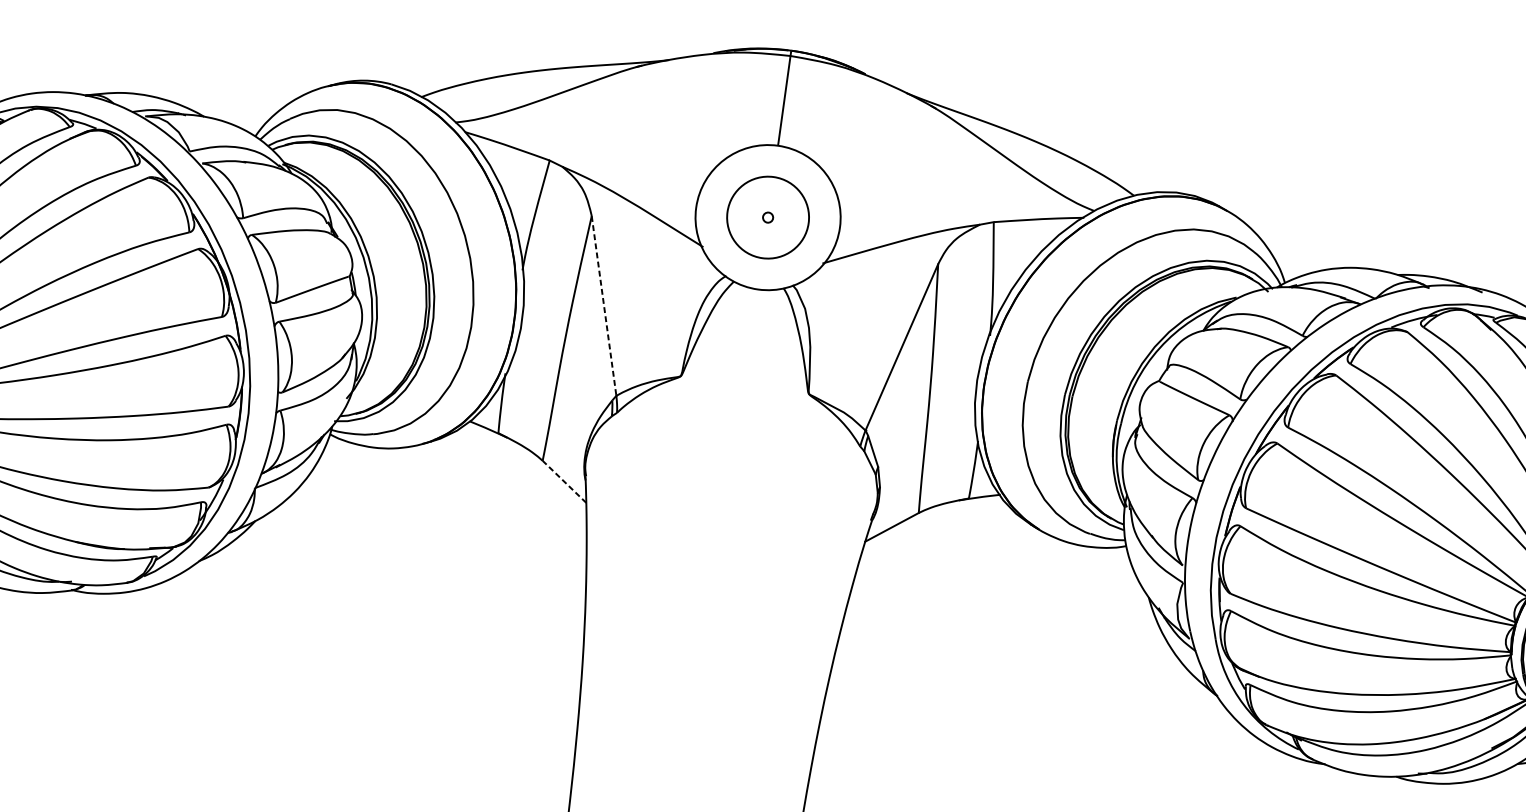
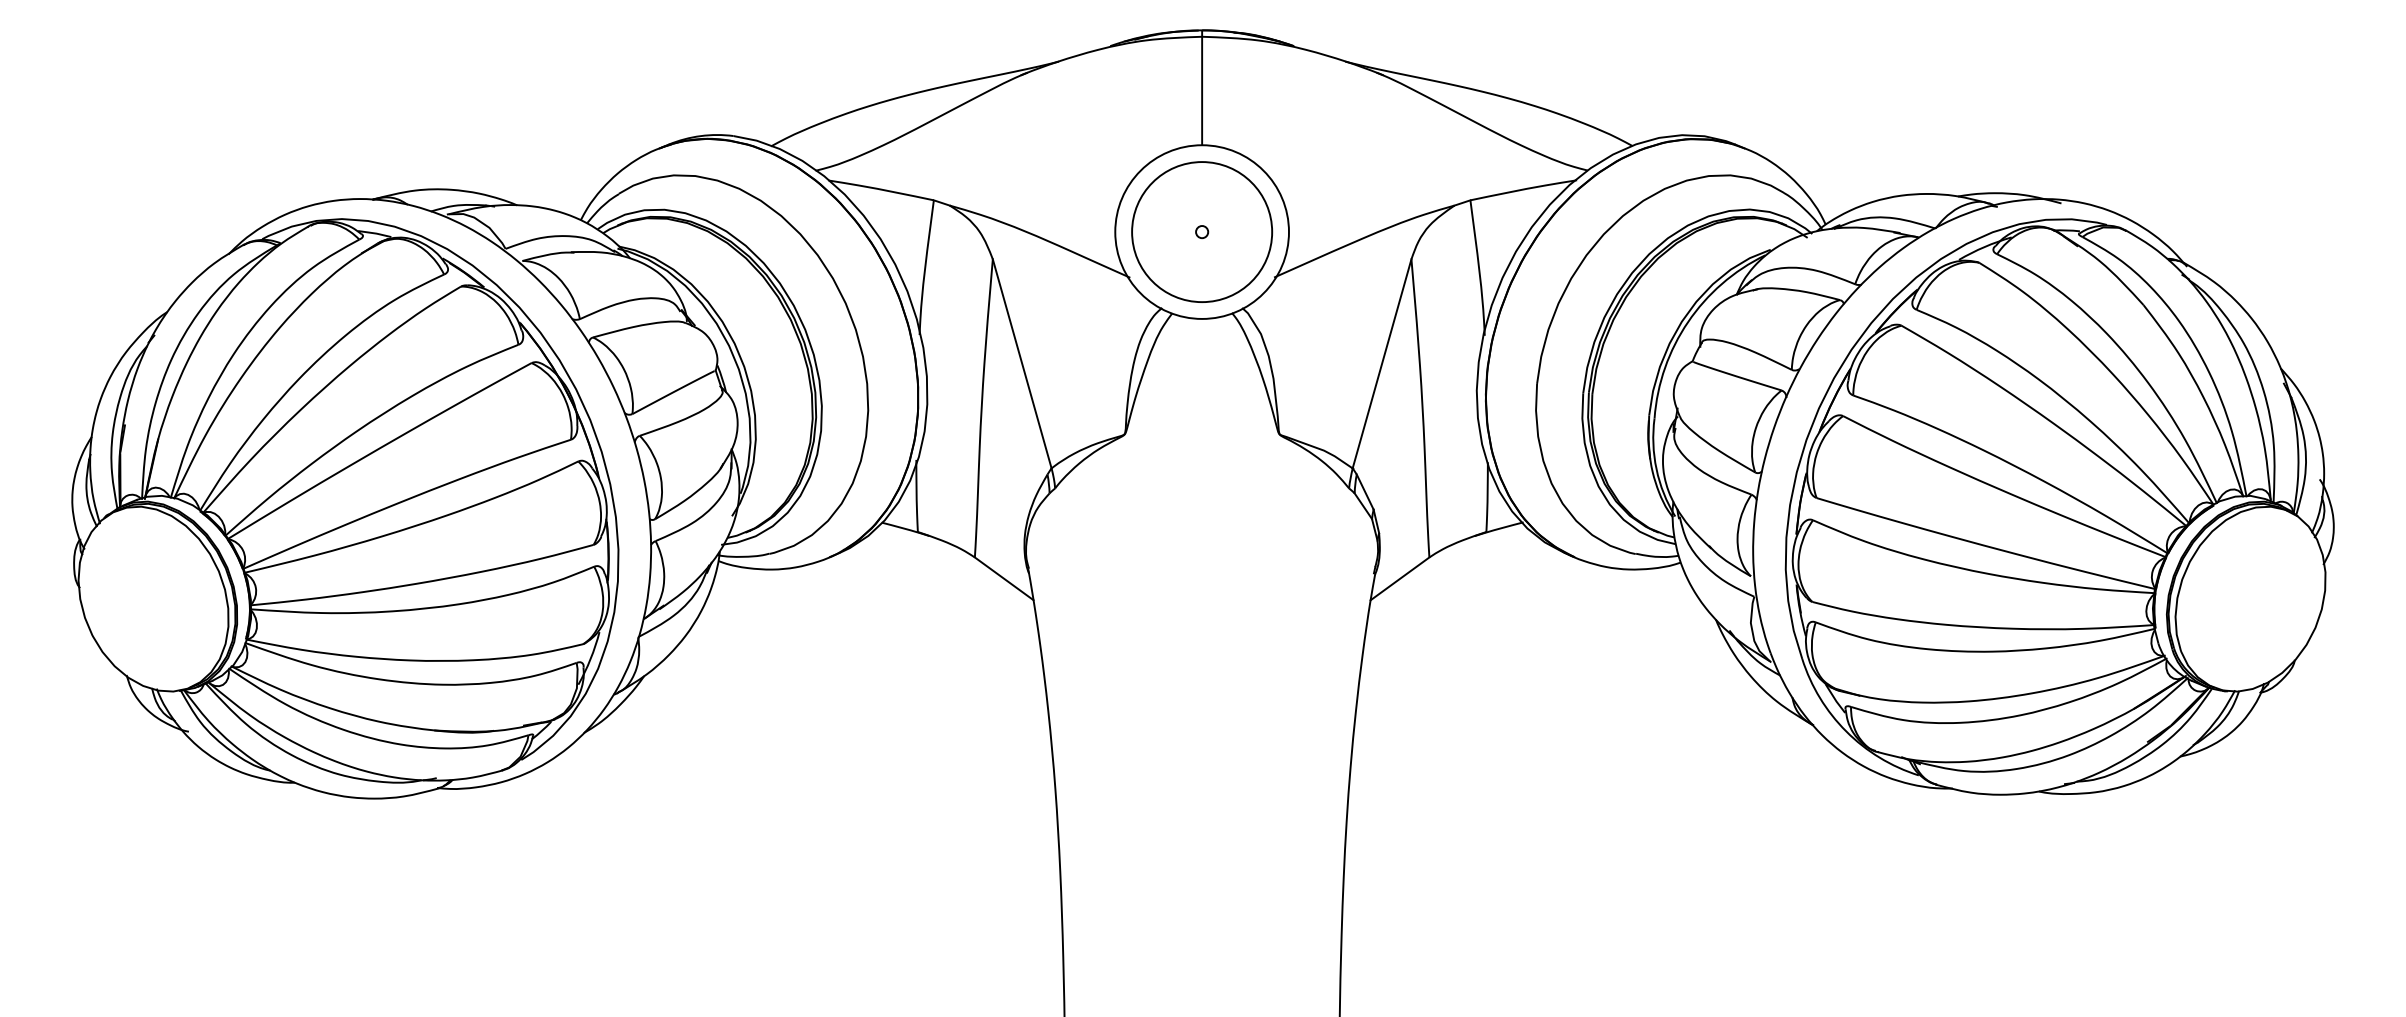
circle: (768, 218) -> (1202, 232), size x1.43
line: (604, 305) -> (1022, 363), dashed -> solid
line: (563, 481) -> (1003, 578), dashed -> solid

